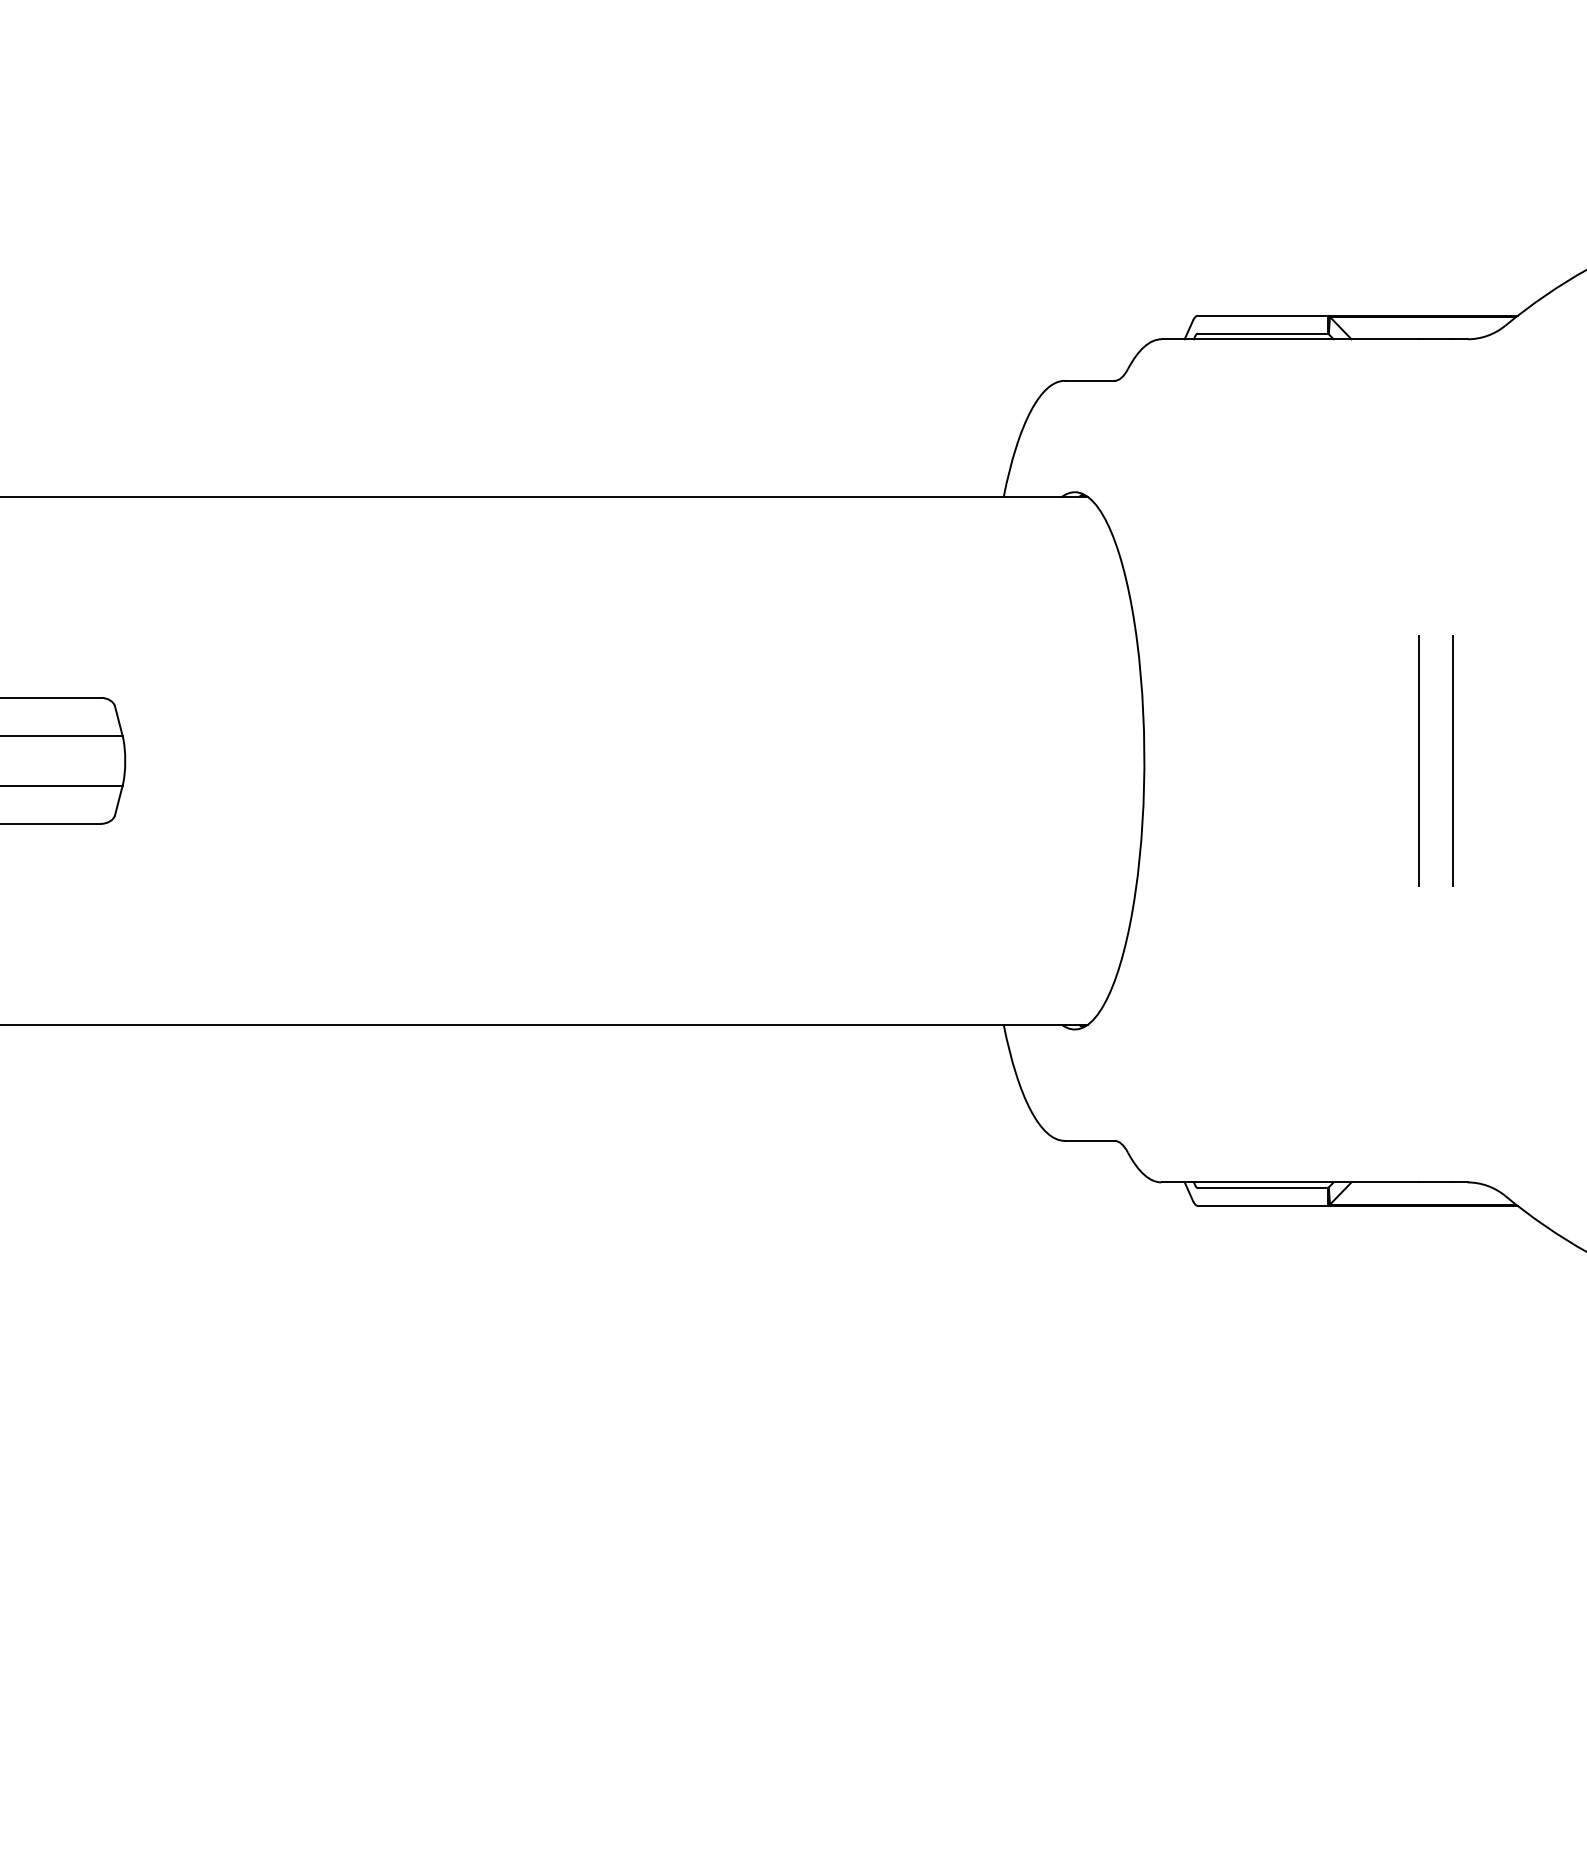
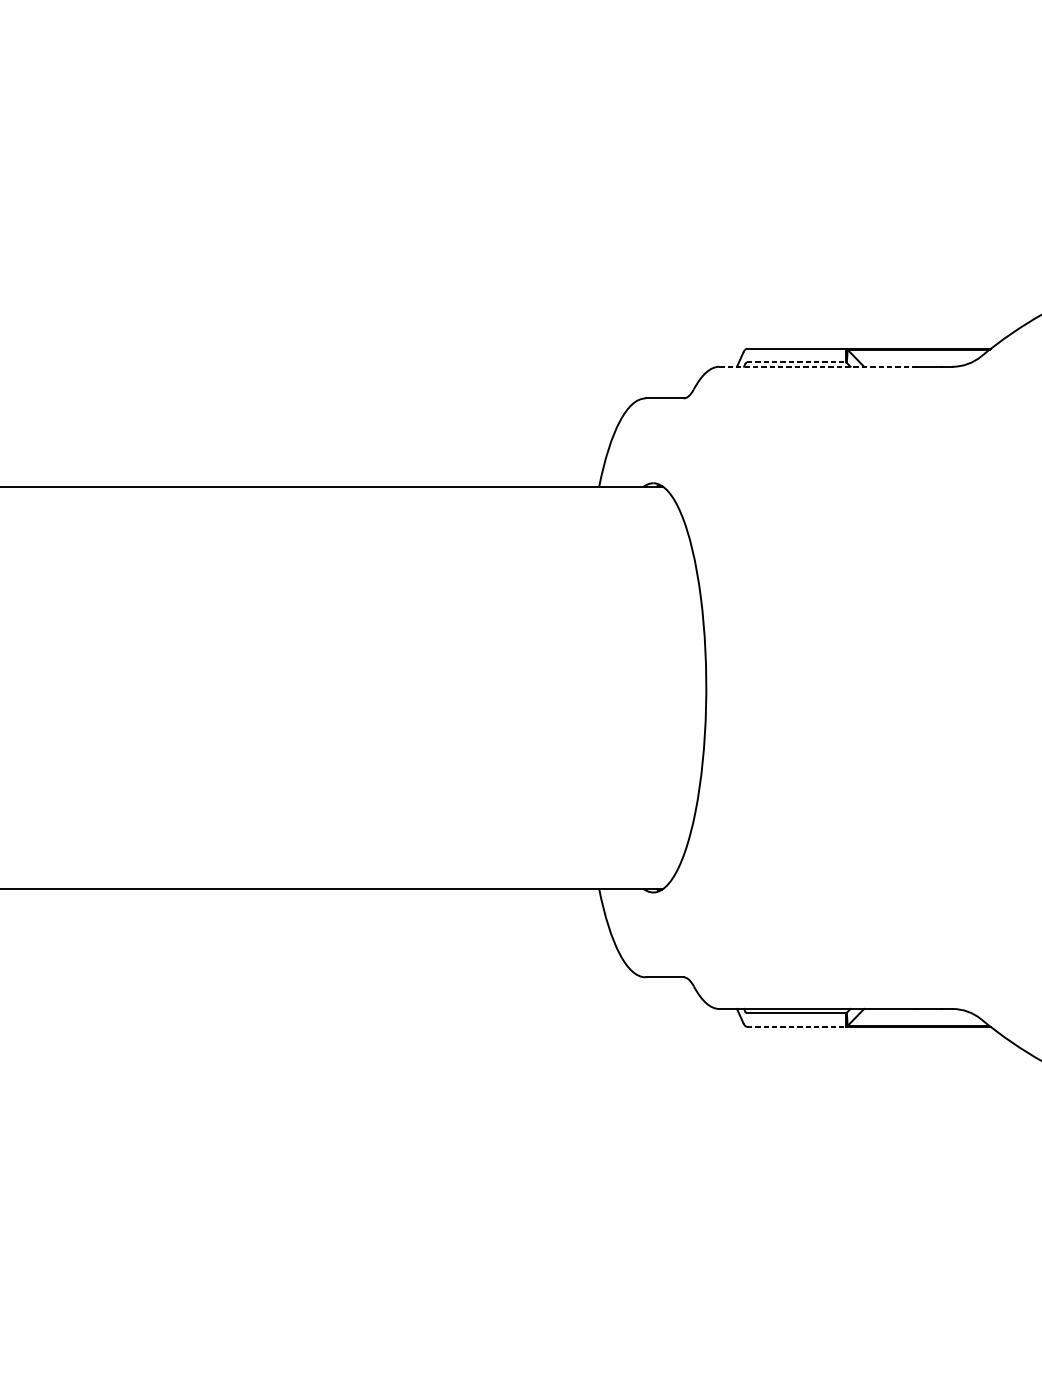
line: (1262, 333) -> (796, 362), solid -> dashed
line: (1290, 339) -> (817, 366), solid -> dashed
line: (1419, 760) -> (915, 687), removed
line: (1453, 760) -> (941, 687), removed
line: (1262, 1205) -> (796, 1026), solid -> dashed

